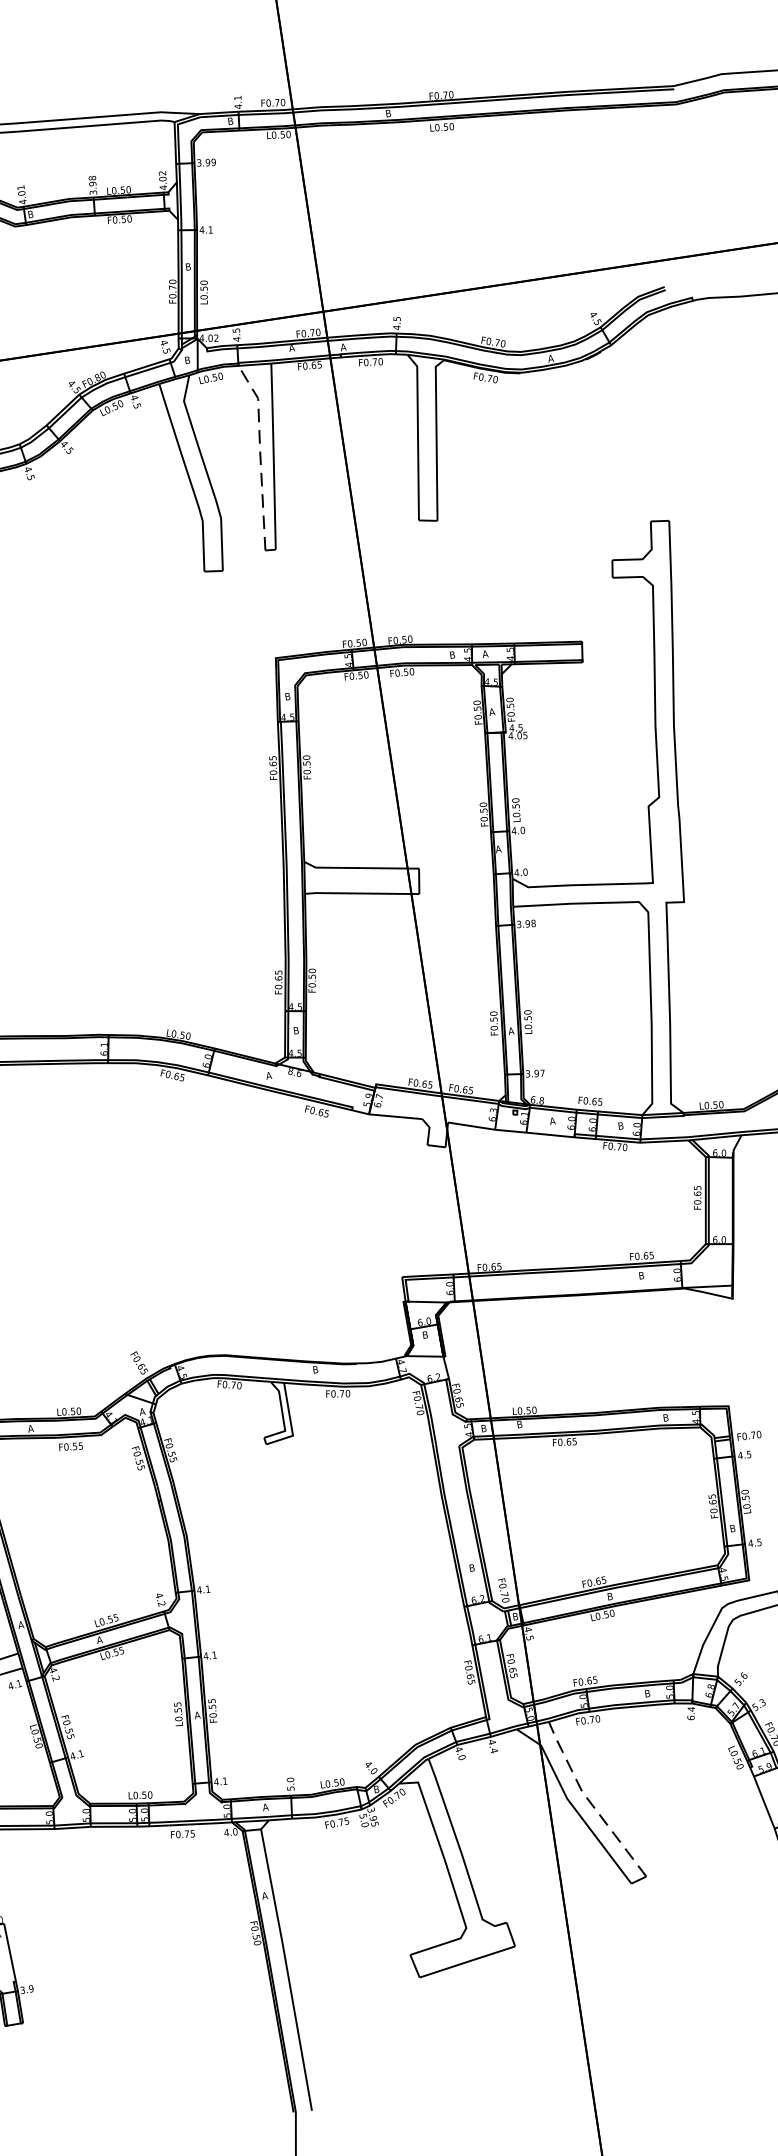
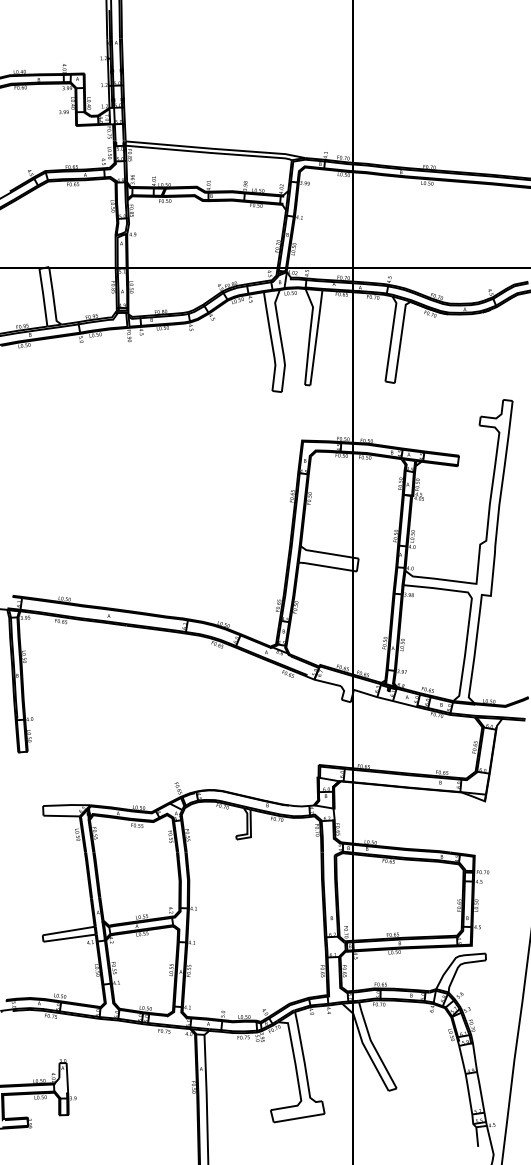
line: (259, 452) -> (309, 334), dashed -> solid
line: (589, 1800) -> (373, 1045), dashed -> solid

